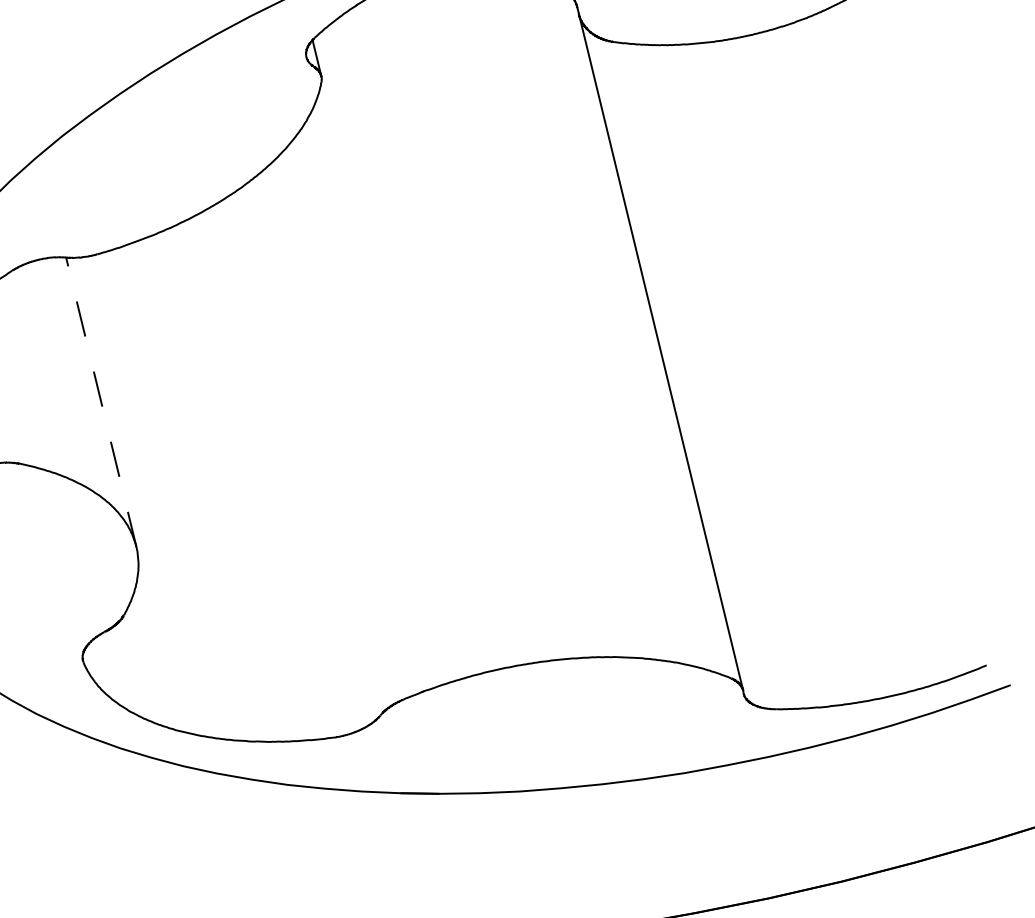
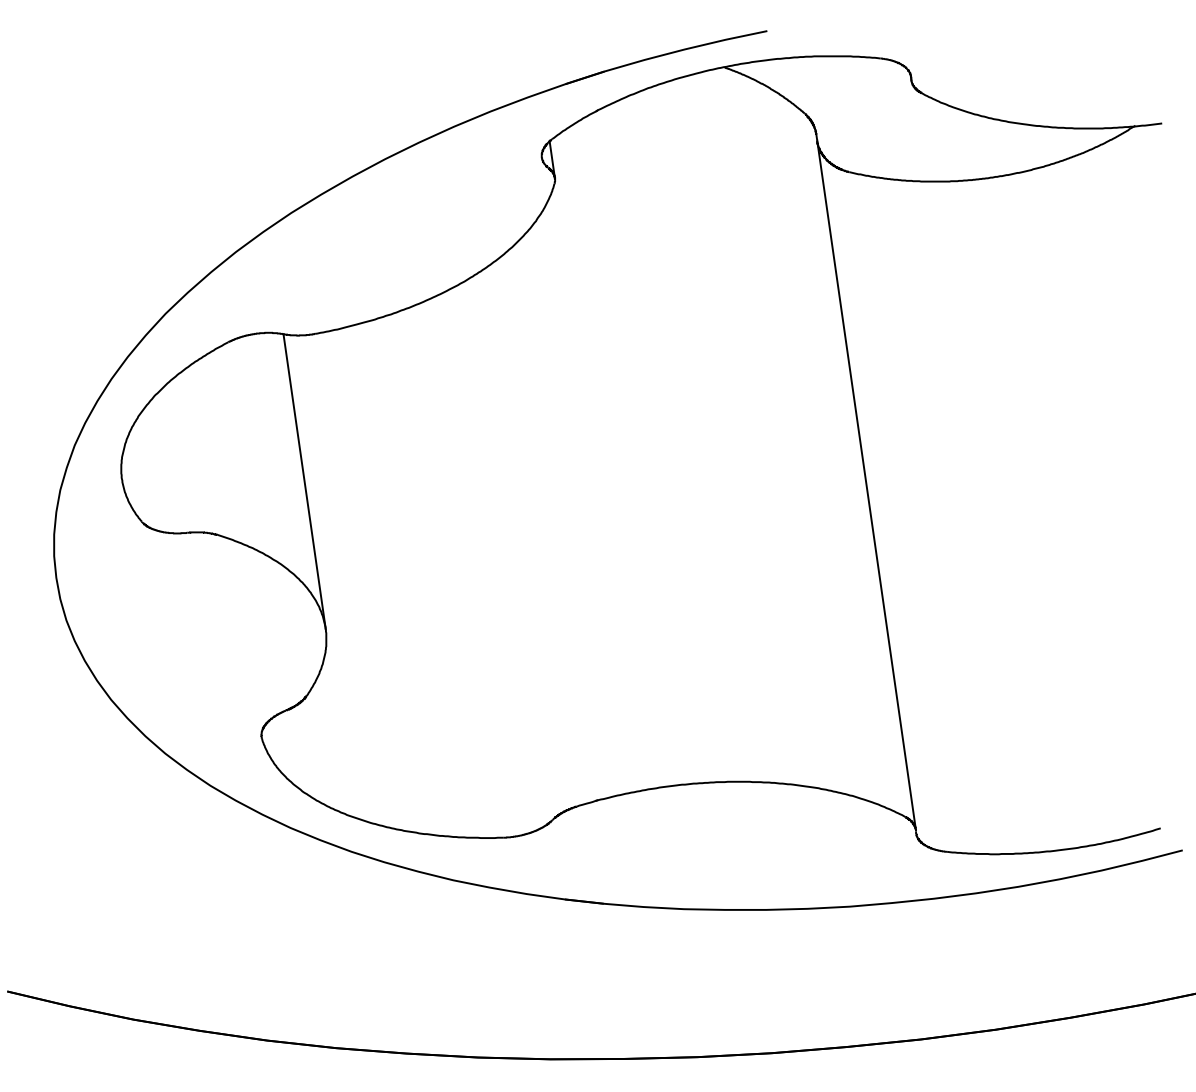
line: (101, 402) -> (304, 481), dashed -> solid

